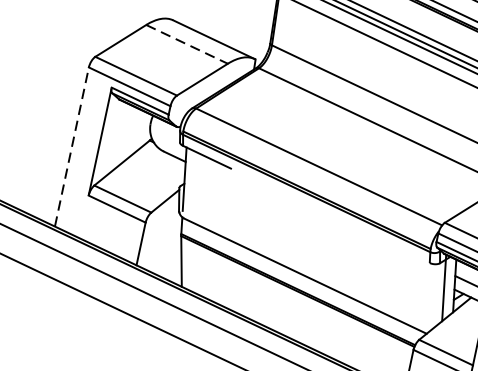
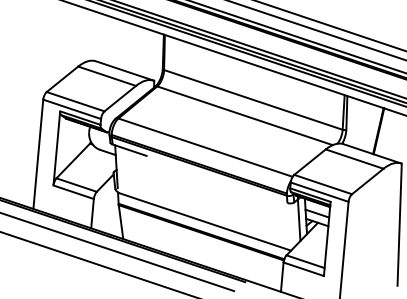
line: (187, 44) -> (107, 76), dashed -> solid
line: (72, 147) -> (38, 154), dashed -> solid

